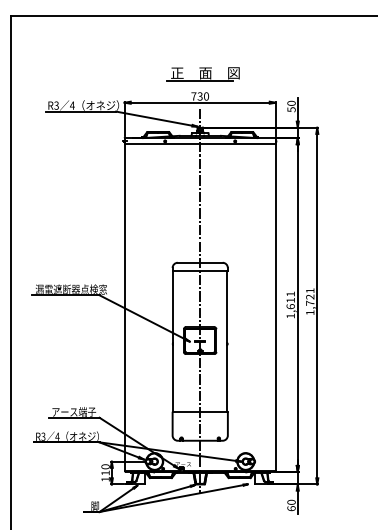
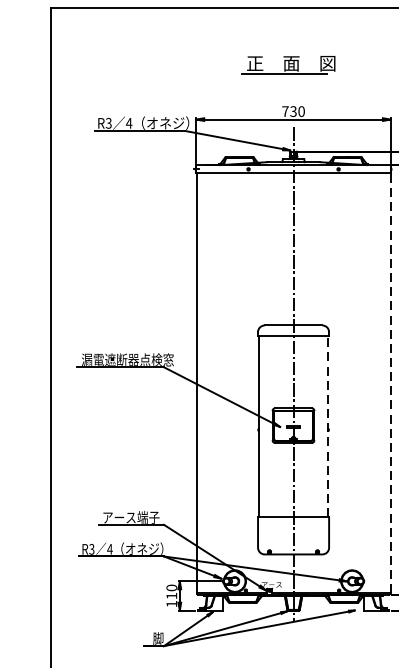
part: (202, 74) -> (287, 65), moved
line: (275, 307) -> (390, 383), solid -> dashed
line: (227, 340) -> (328, 425), solid -> dashed

